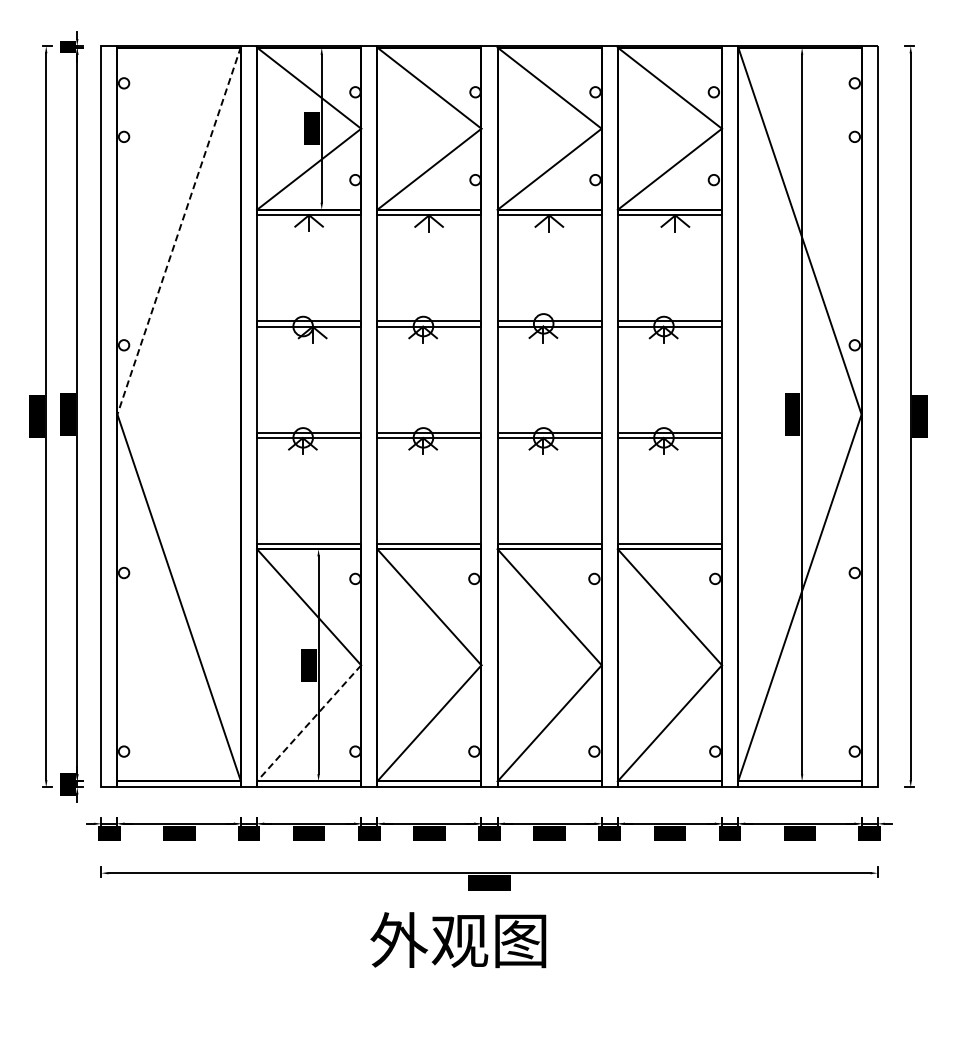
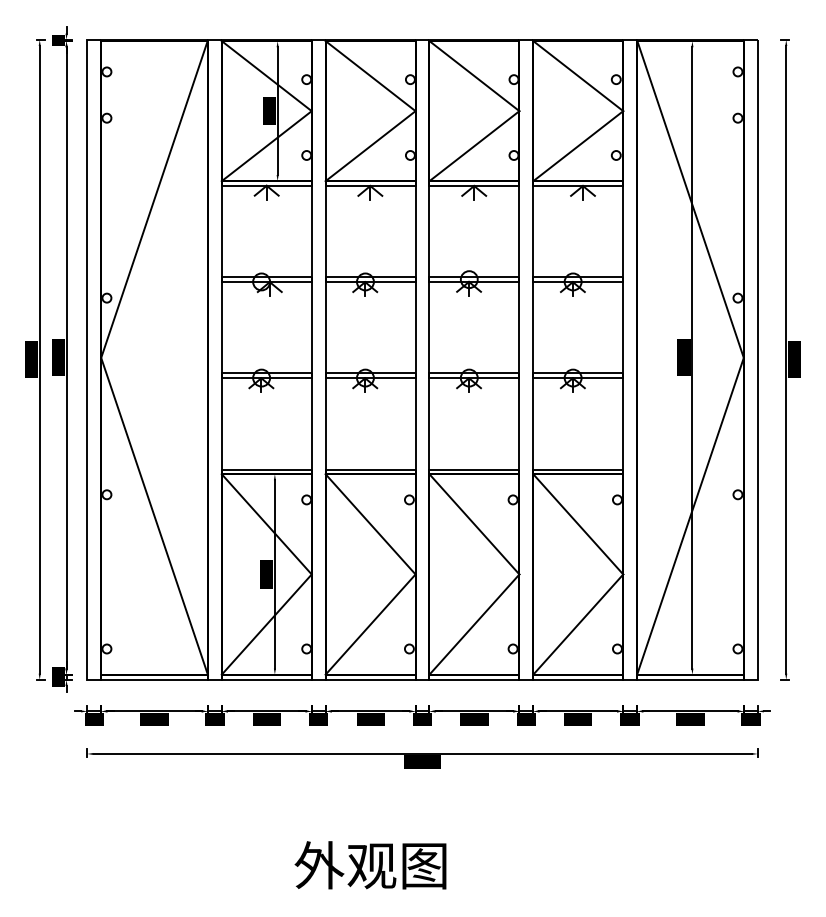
line: (179, 230) -> (154, 199), dashed -> solid
line: (309, 723) -> (267, 624), dashed -> solid
text: (458, 940) -> (370, 865), moved

